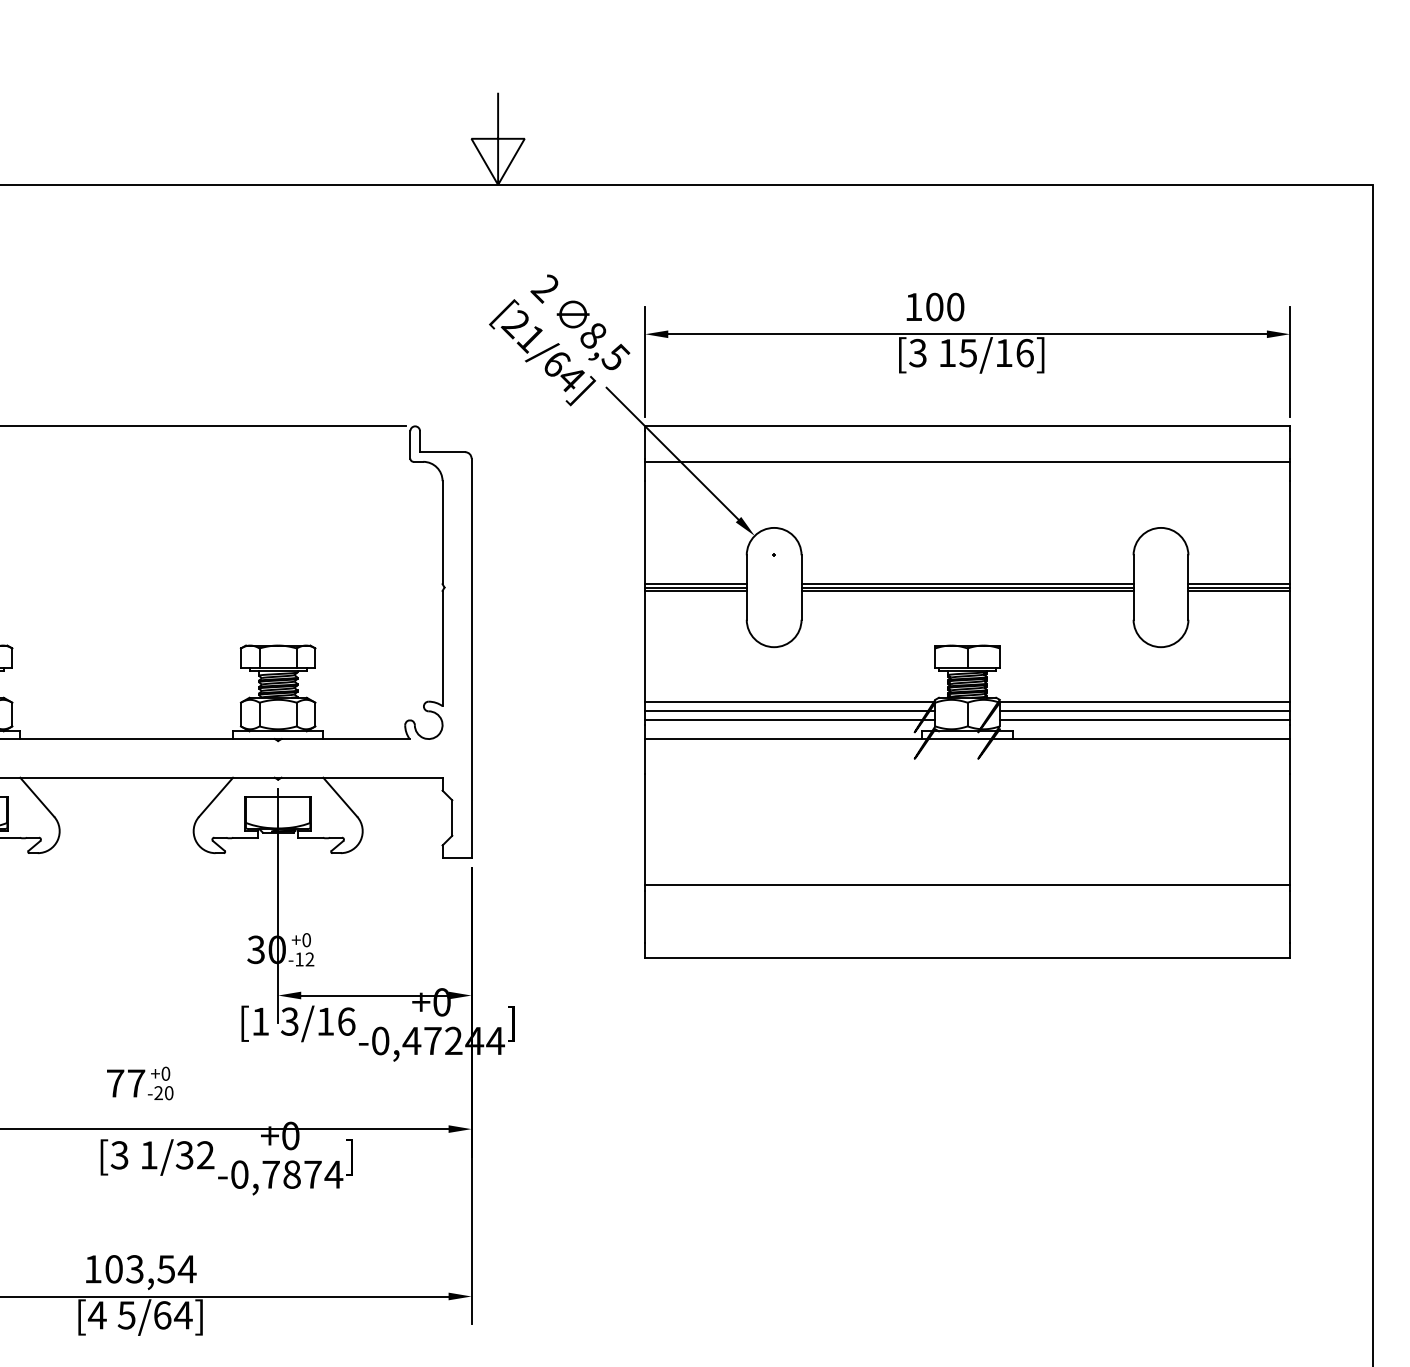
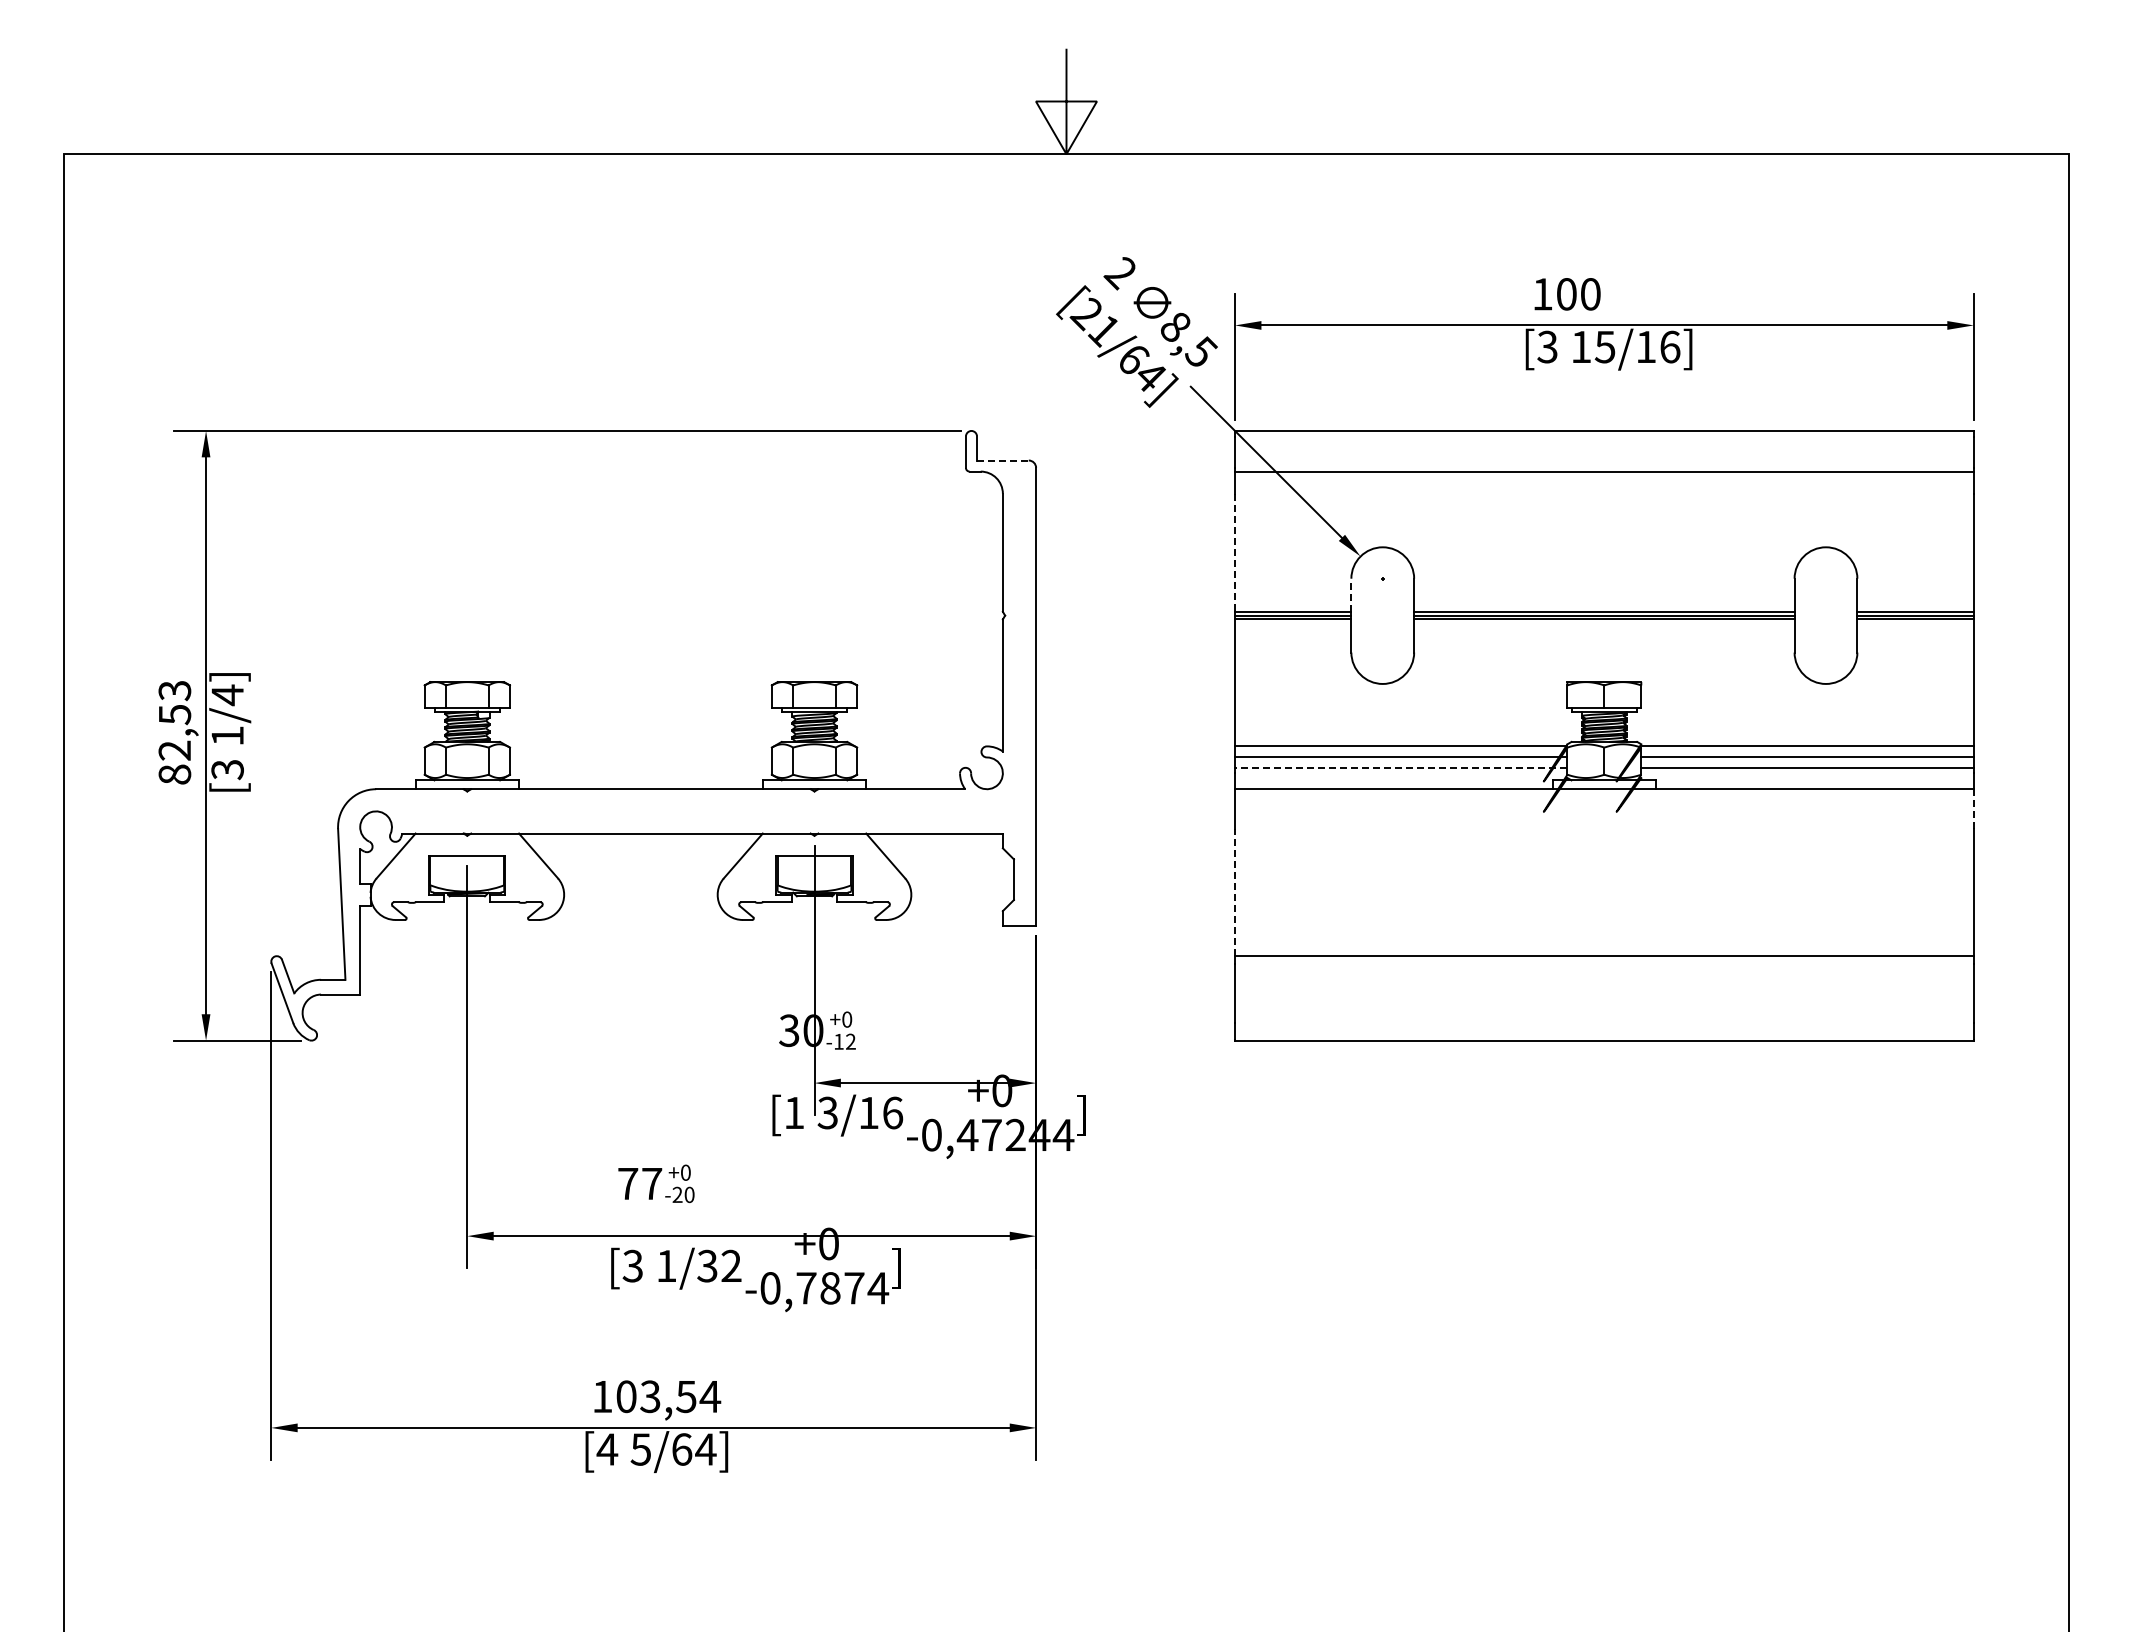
line: (442, 452) -> (1002, 460), solid -> dashed
line: (645, 533) -> (1235, 553), solid -> dashed
line: (746, 569) -> (1351, 595), solid -> dashed
line: (789, 720) -> (1400, 767), solid -> dashed
line: (1289, 756) -> (1973, 809), solid -> dashed
line: (645, 829) -> (1235, 892), solid -> dashed

